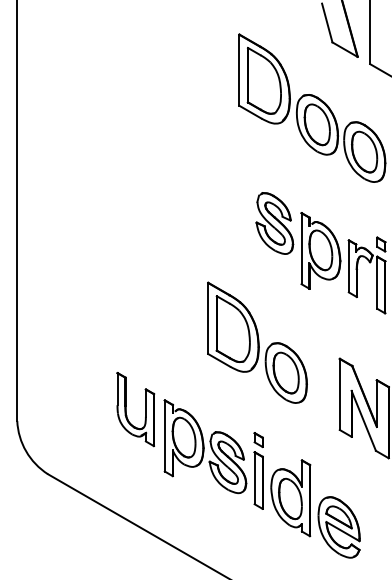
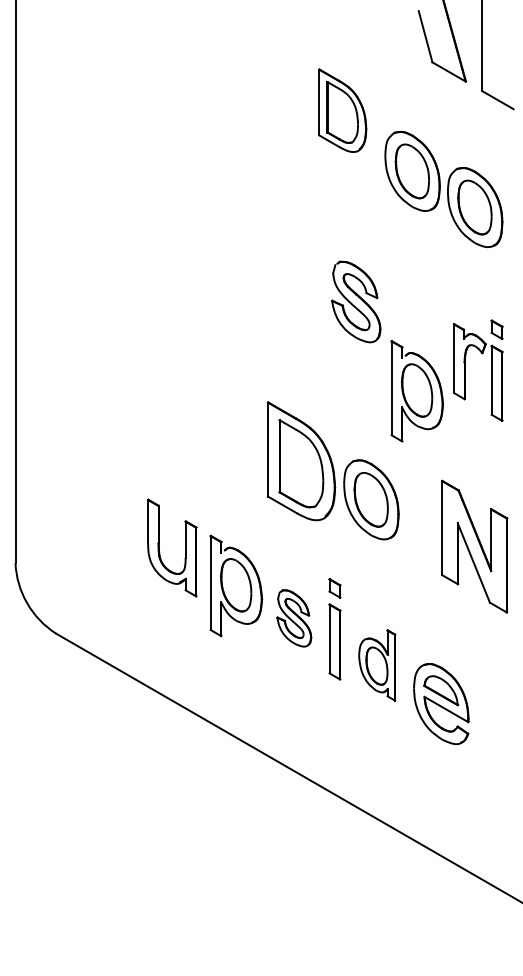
part: (264, 78) -> (342, 110), size x0.7
part: (321, 251) -> (417, 391), moved
part: (233, 327) -> (301, 461), moved
part: (228, 462) -> (294, 618), size x0.7
part: (290, 498) -> (376, 665), size x0.7

